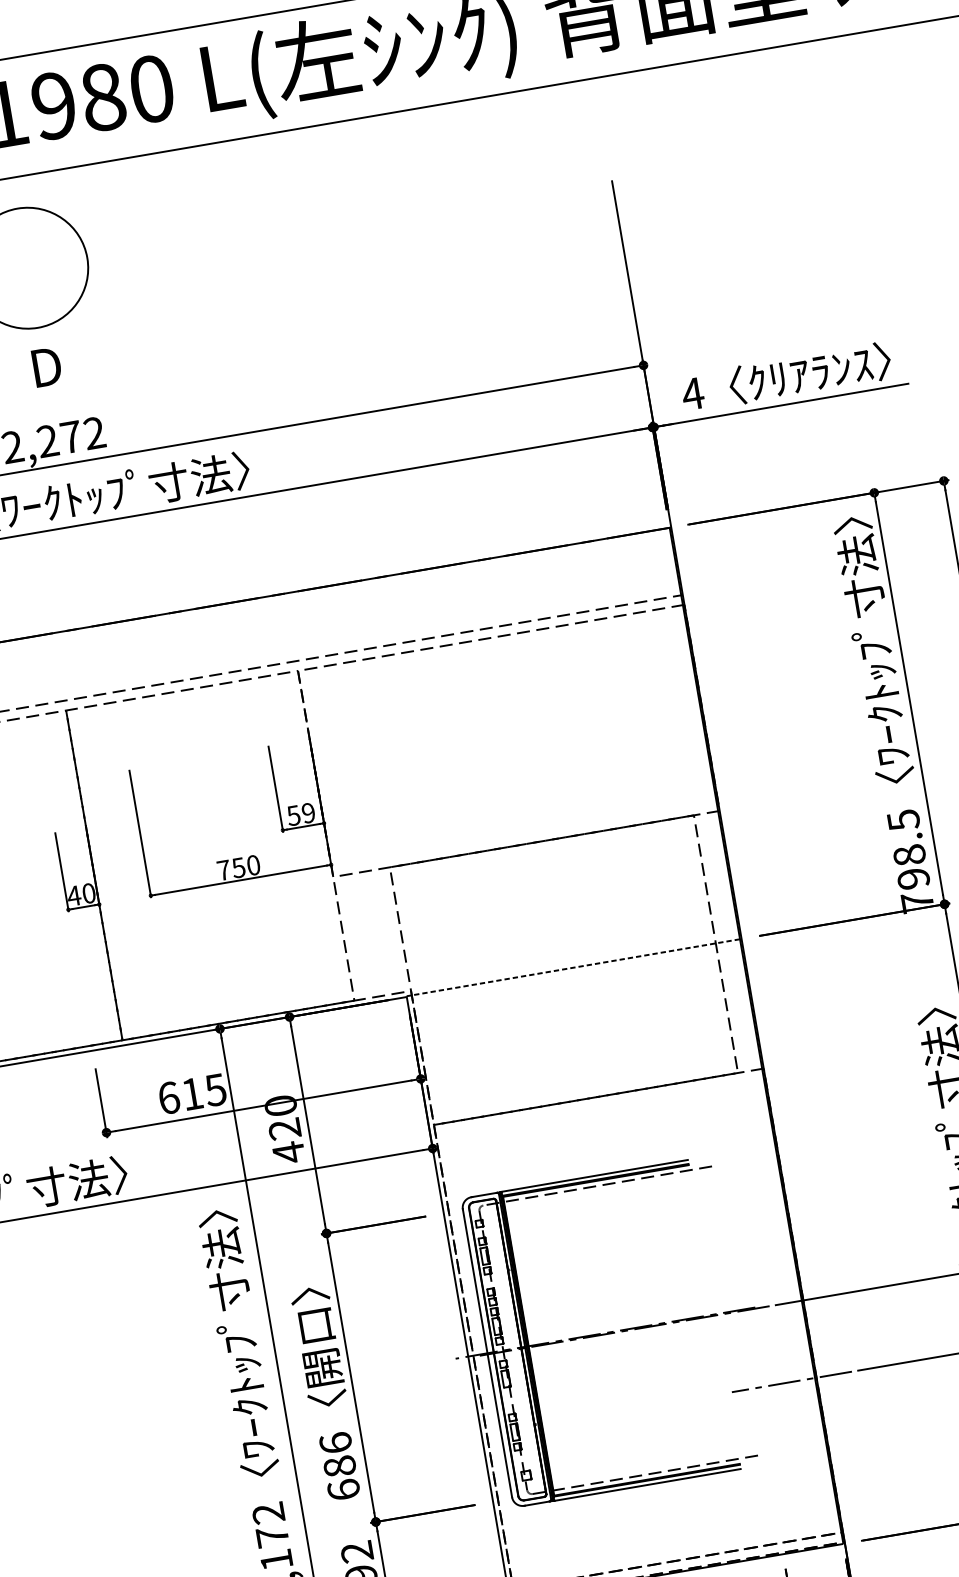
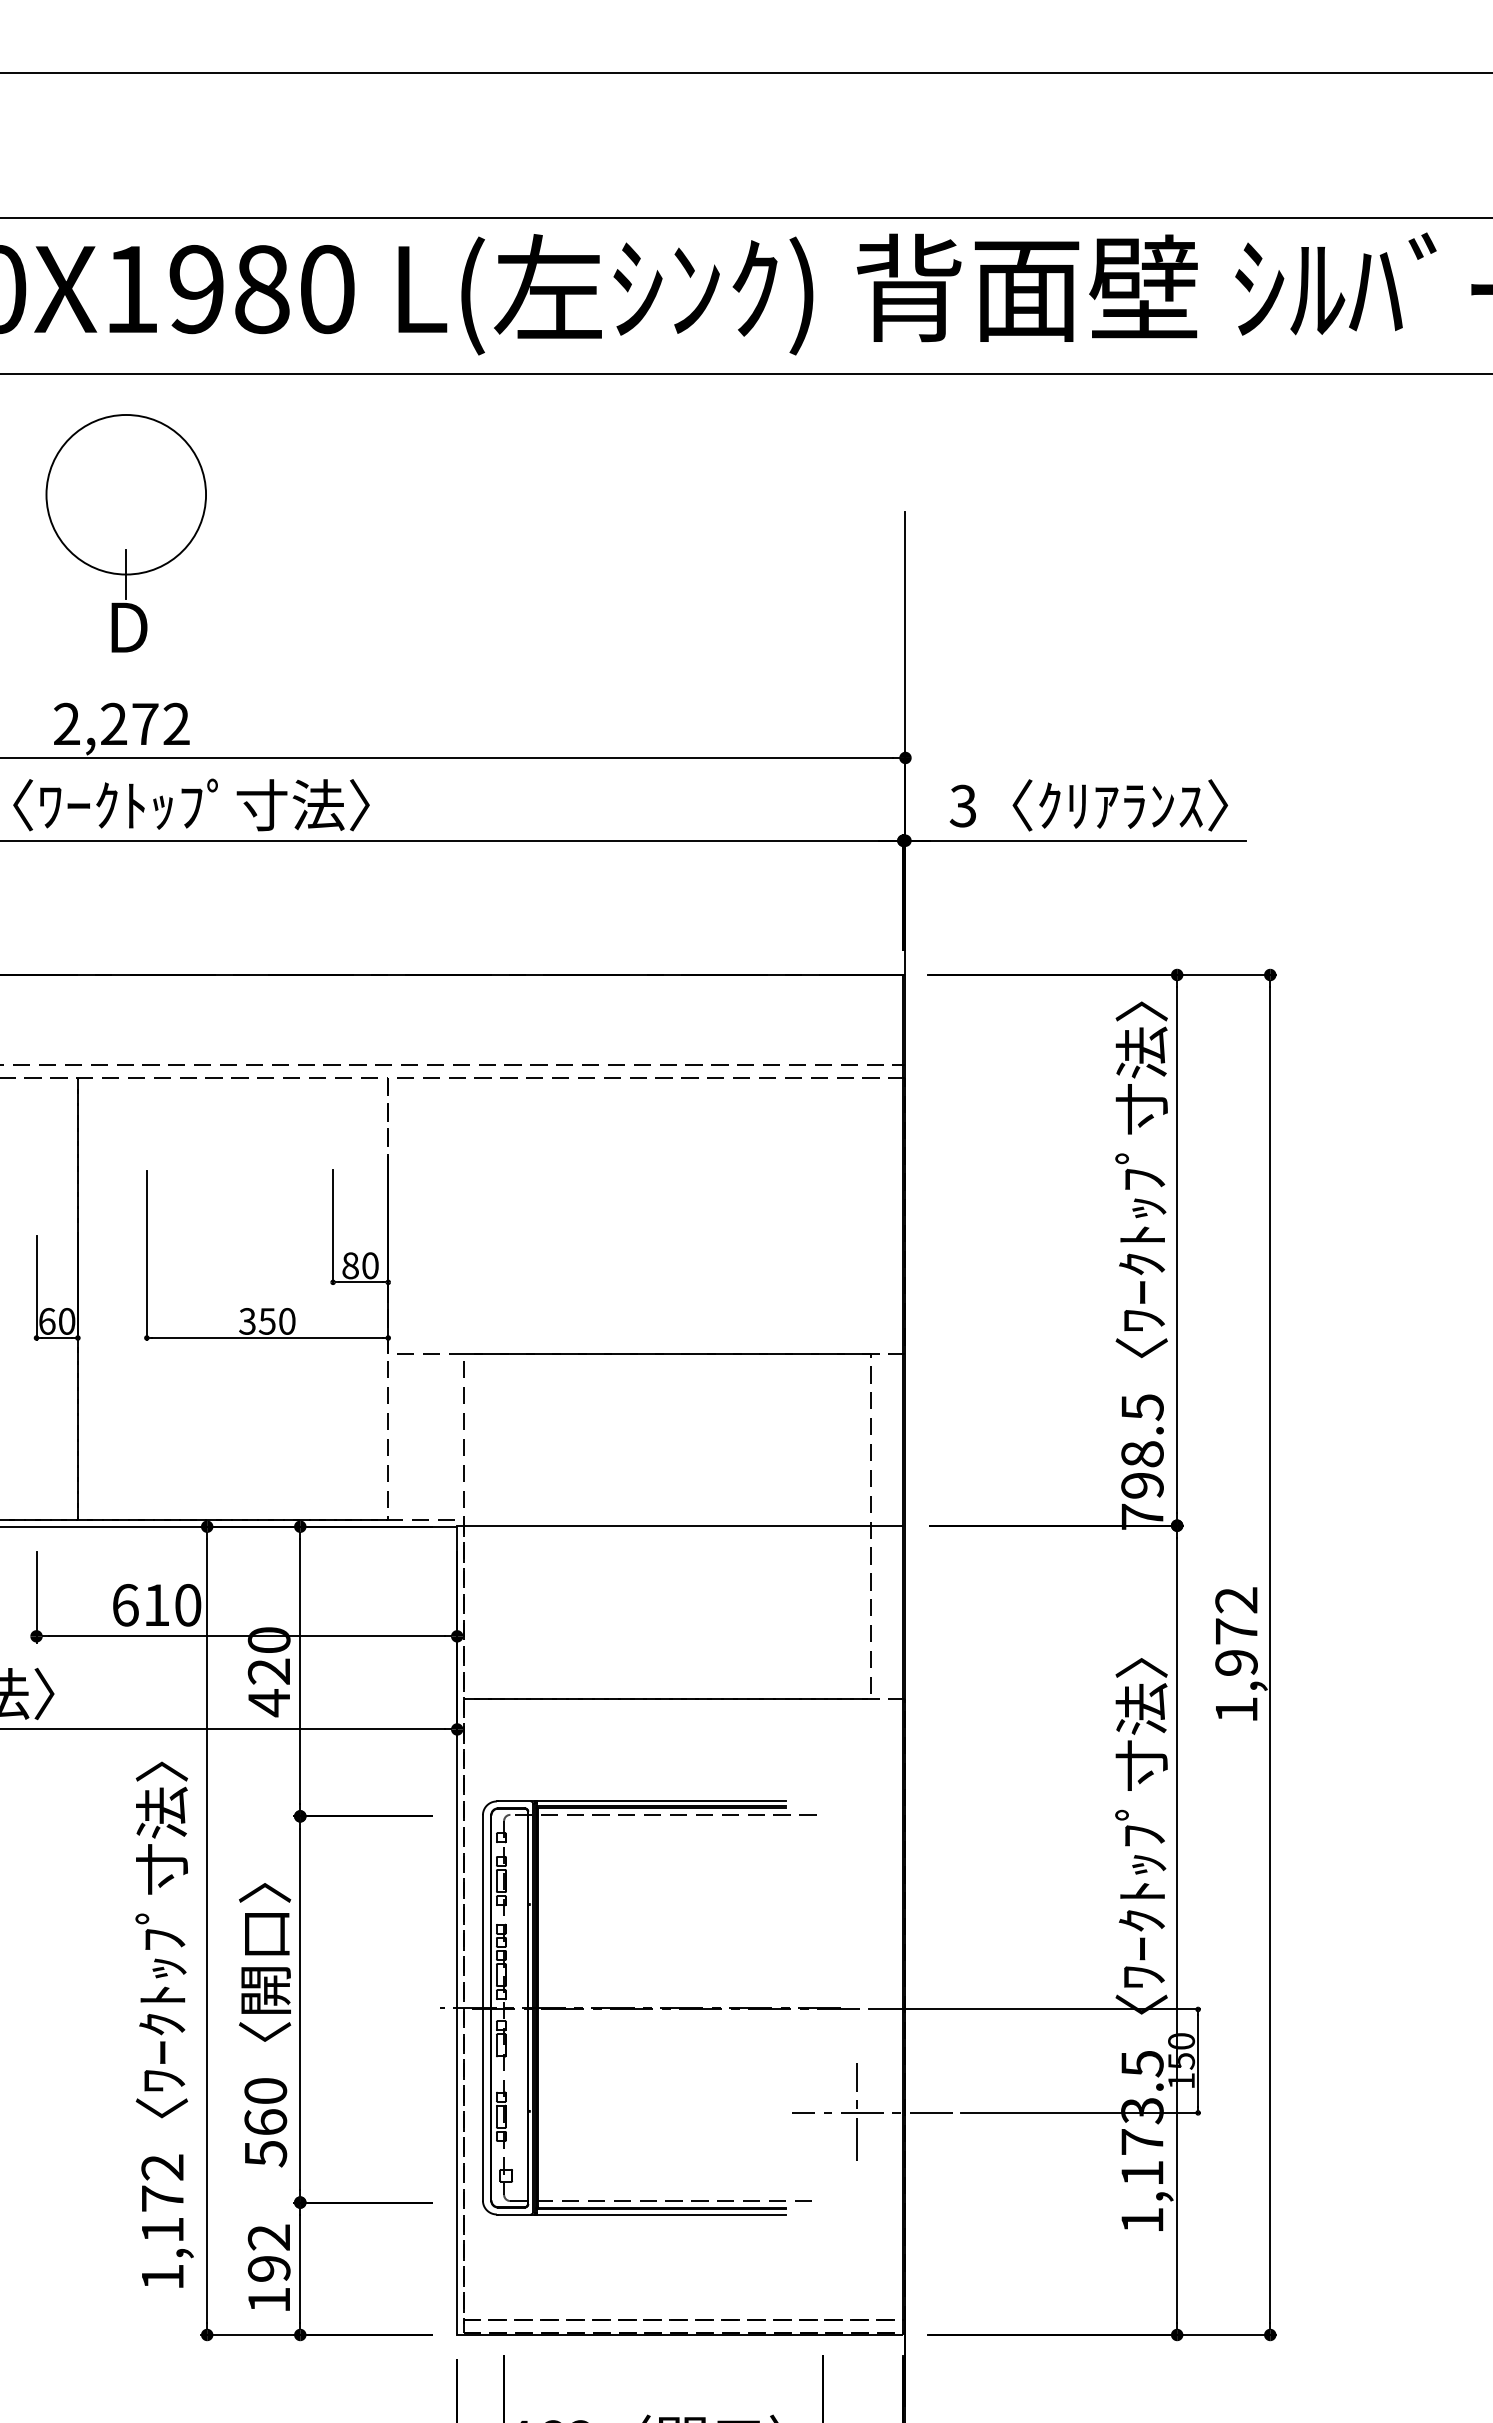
line: (38, 327) -> (126, 574), added
text: (692, 393) -> (963, 805), 4 -> 3
text: (301, 814) -> (360, 1265), 59 -> 80
text: (223, 870) -> (247, 1321), 750 -> 350
text: (74, 896) -> (47, 1321), 40 -> 60
line: (571, 967) -> (678, 1525), dashed -> solid
text: (215, 1090) -> (187, 1605), 615 -> 610
line: (780, 1382) -> (857, 2111), added
text: (339, 1466) -> (265, 2122), 686 -> 560

